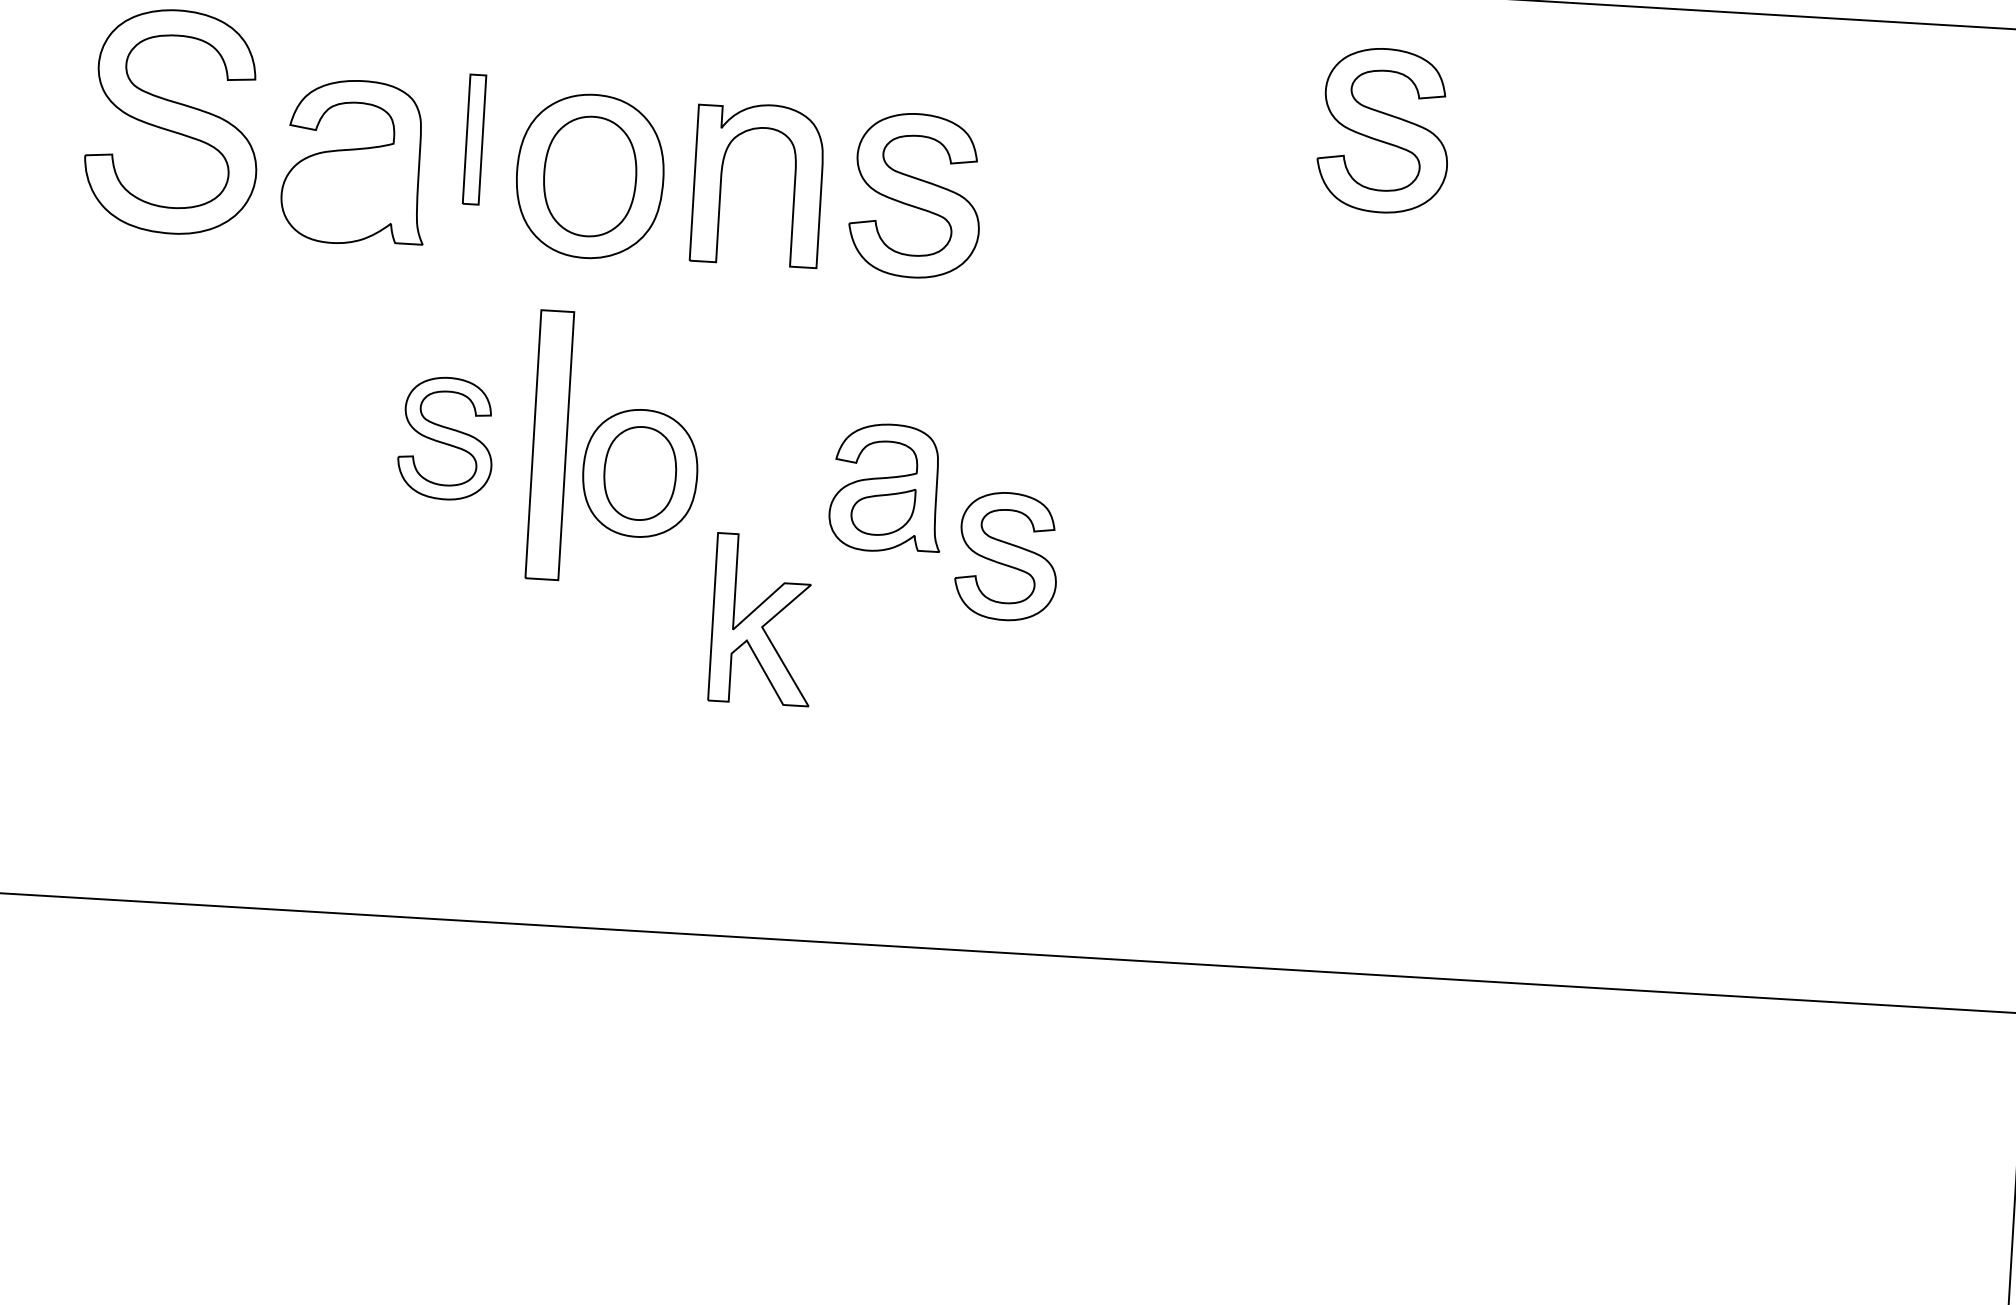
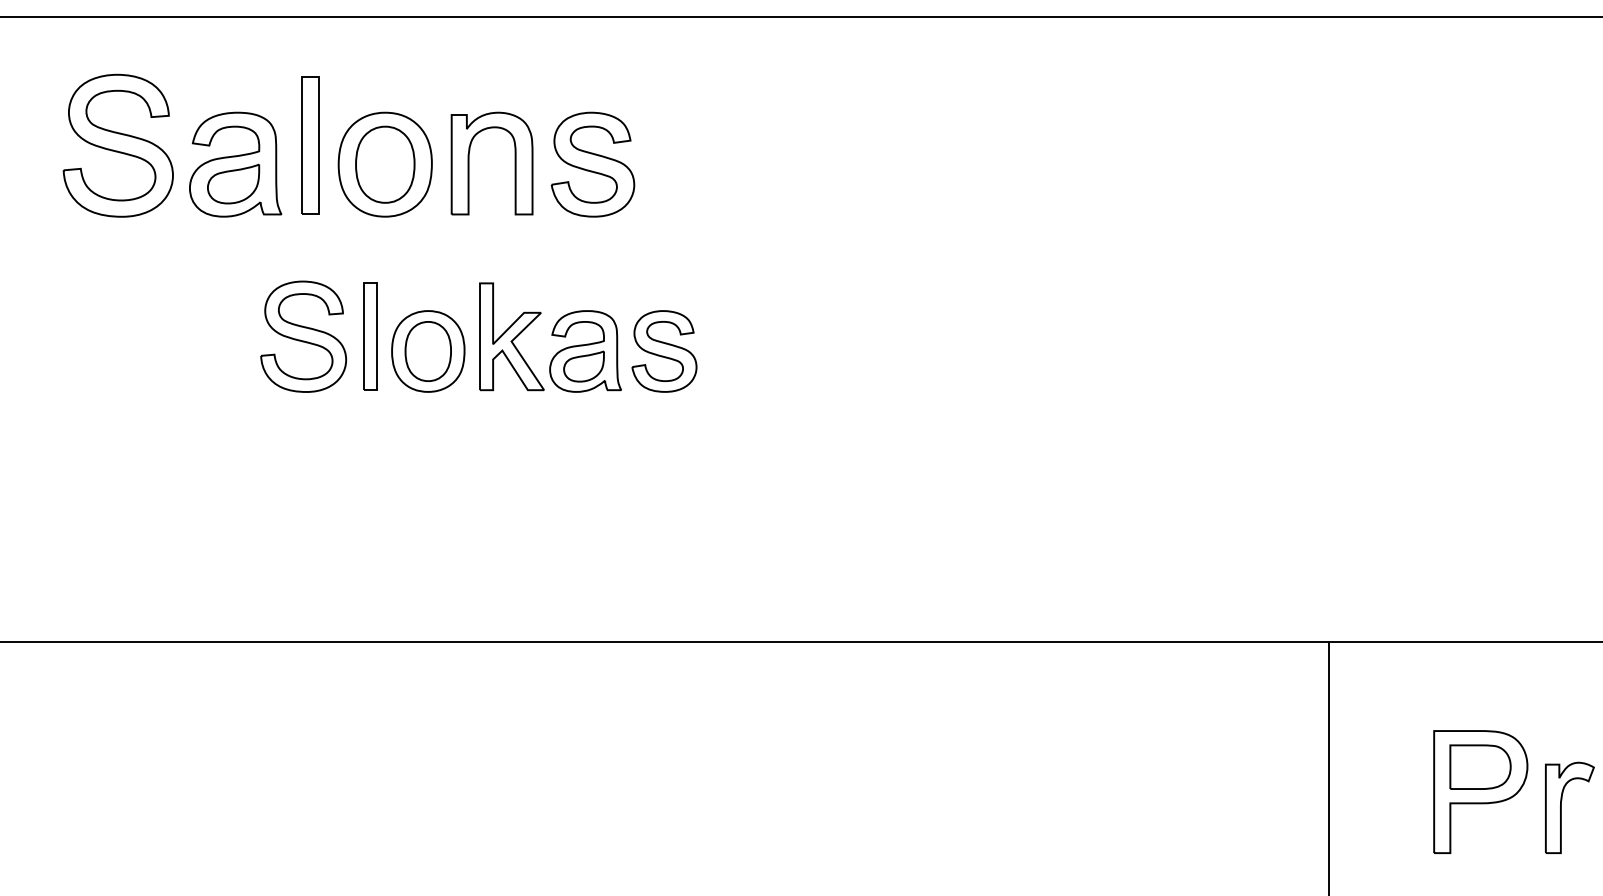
part: (1383, 130) -> (887, 105), removed
part: (474, 139) -> (310, 145), size x1.67
part: (350, 191) -> (233, 183), added
part: (445, 438) -> (303, 336), size x1.43
part: (550, 444) -> (370, 336), size x0.62
part: (1007, 556) -> (664, 351), moved
part: (762, 619) -> (511, 336), moved

